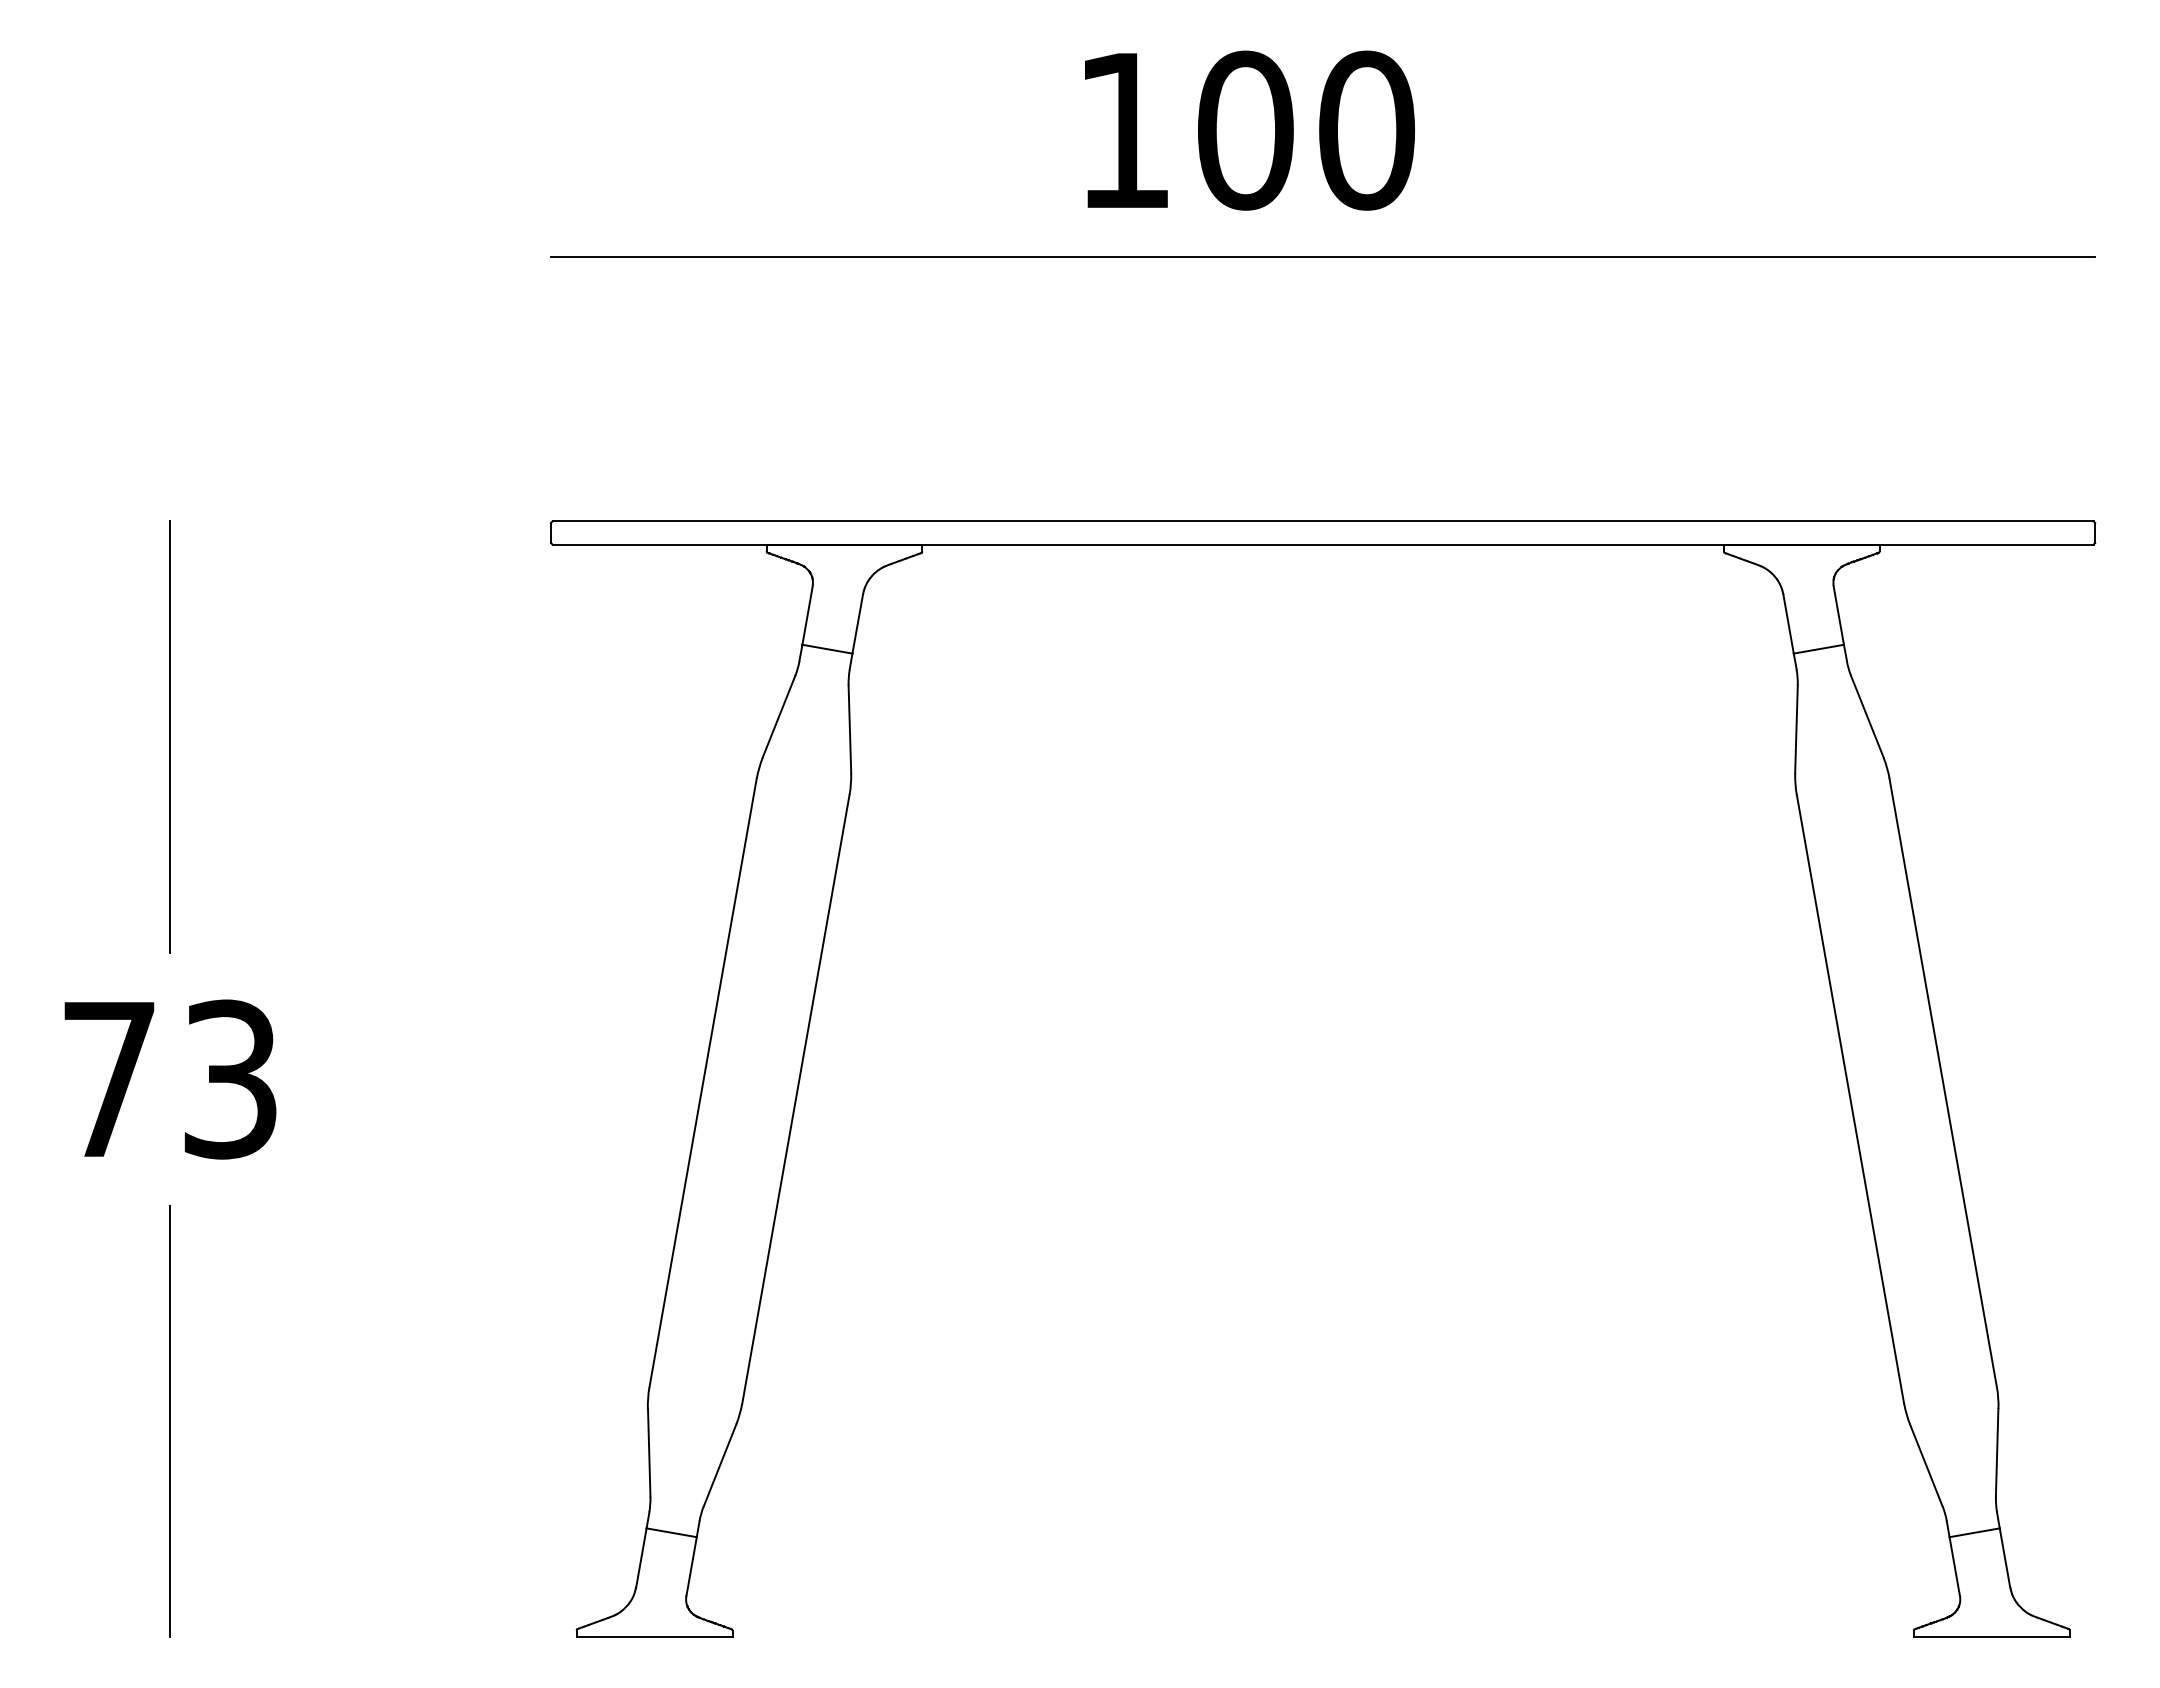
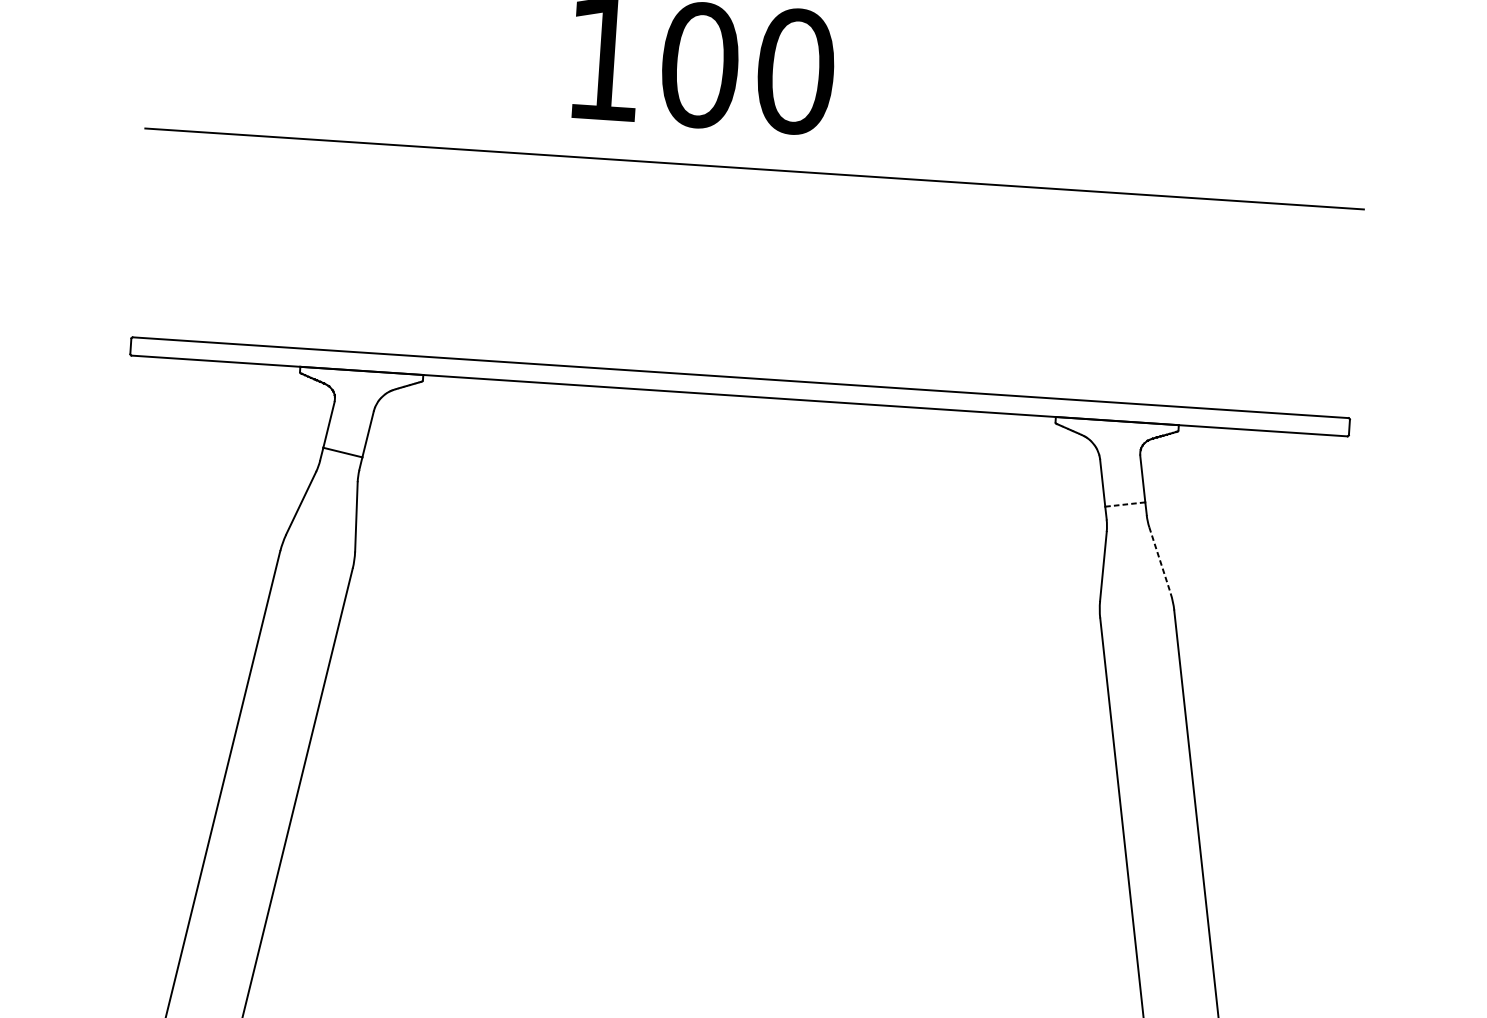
line: (1819, 649) -> (1125, 504), solid -> dashed
line: (1867, 716) -> (1160, 560), solid -> dashed

